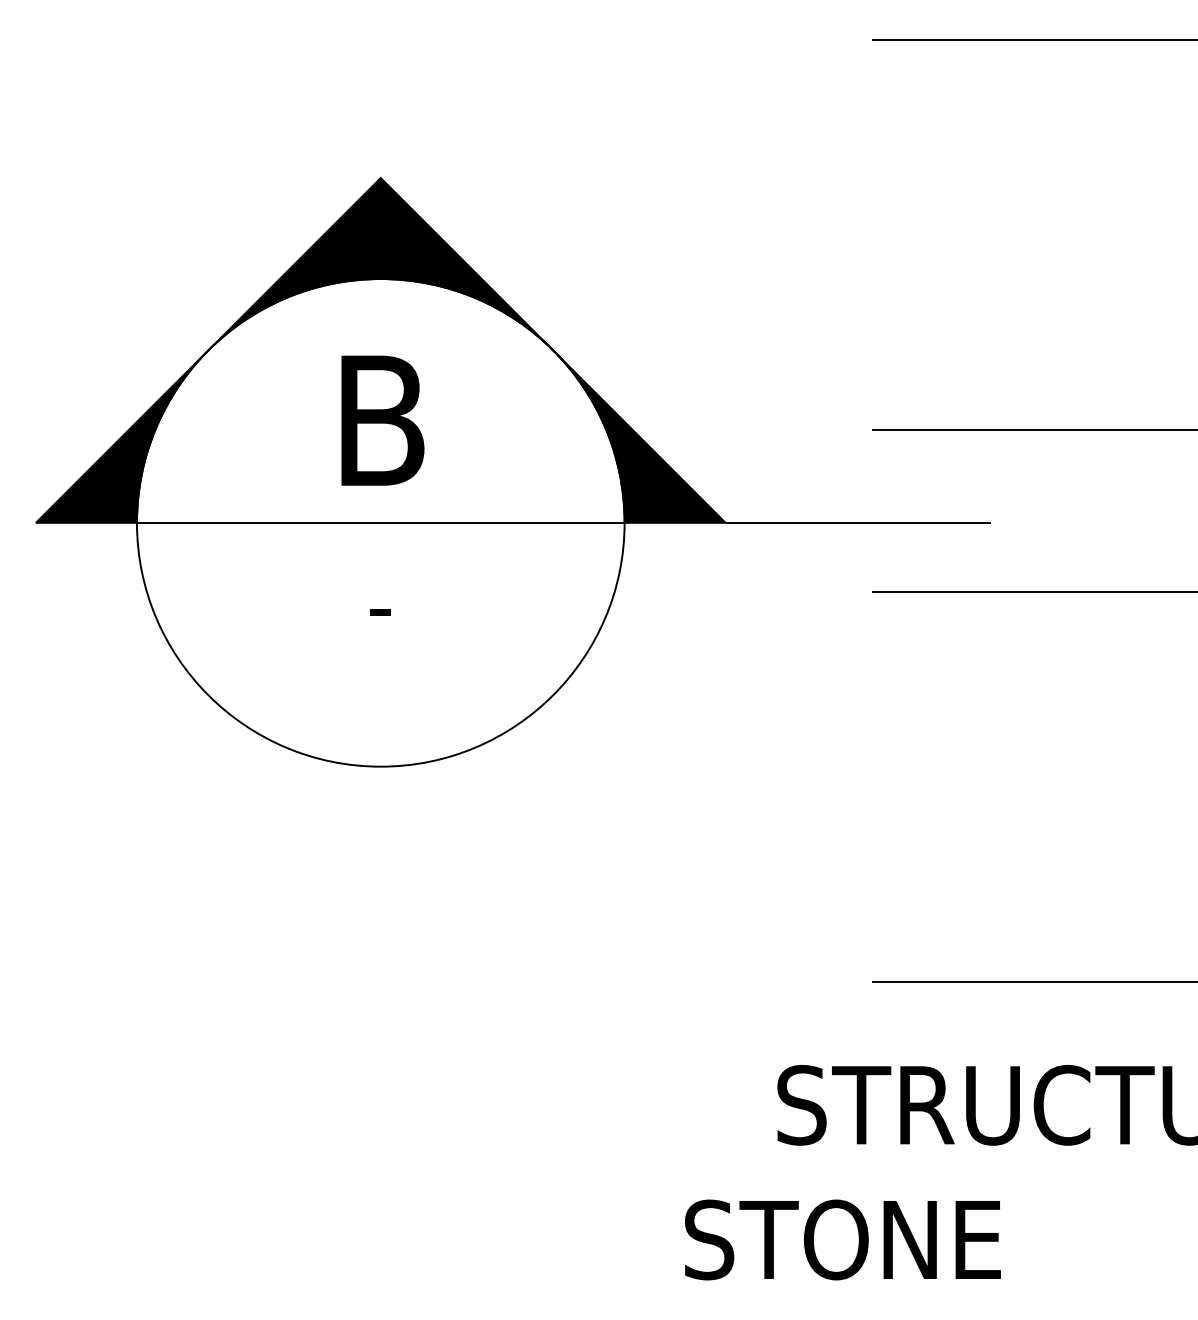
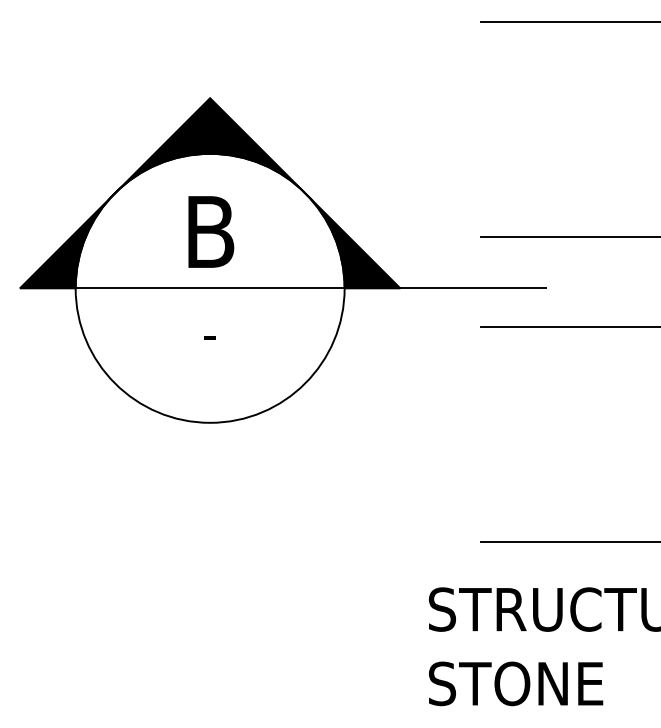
text: (843, 1239) -> (516, 683), moved

